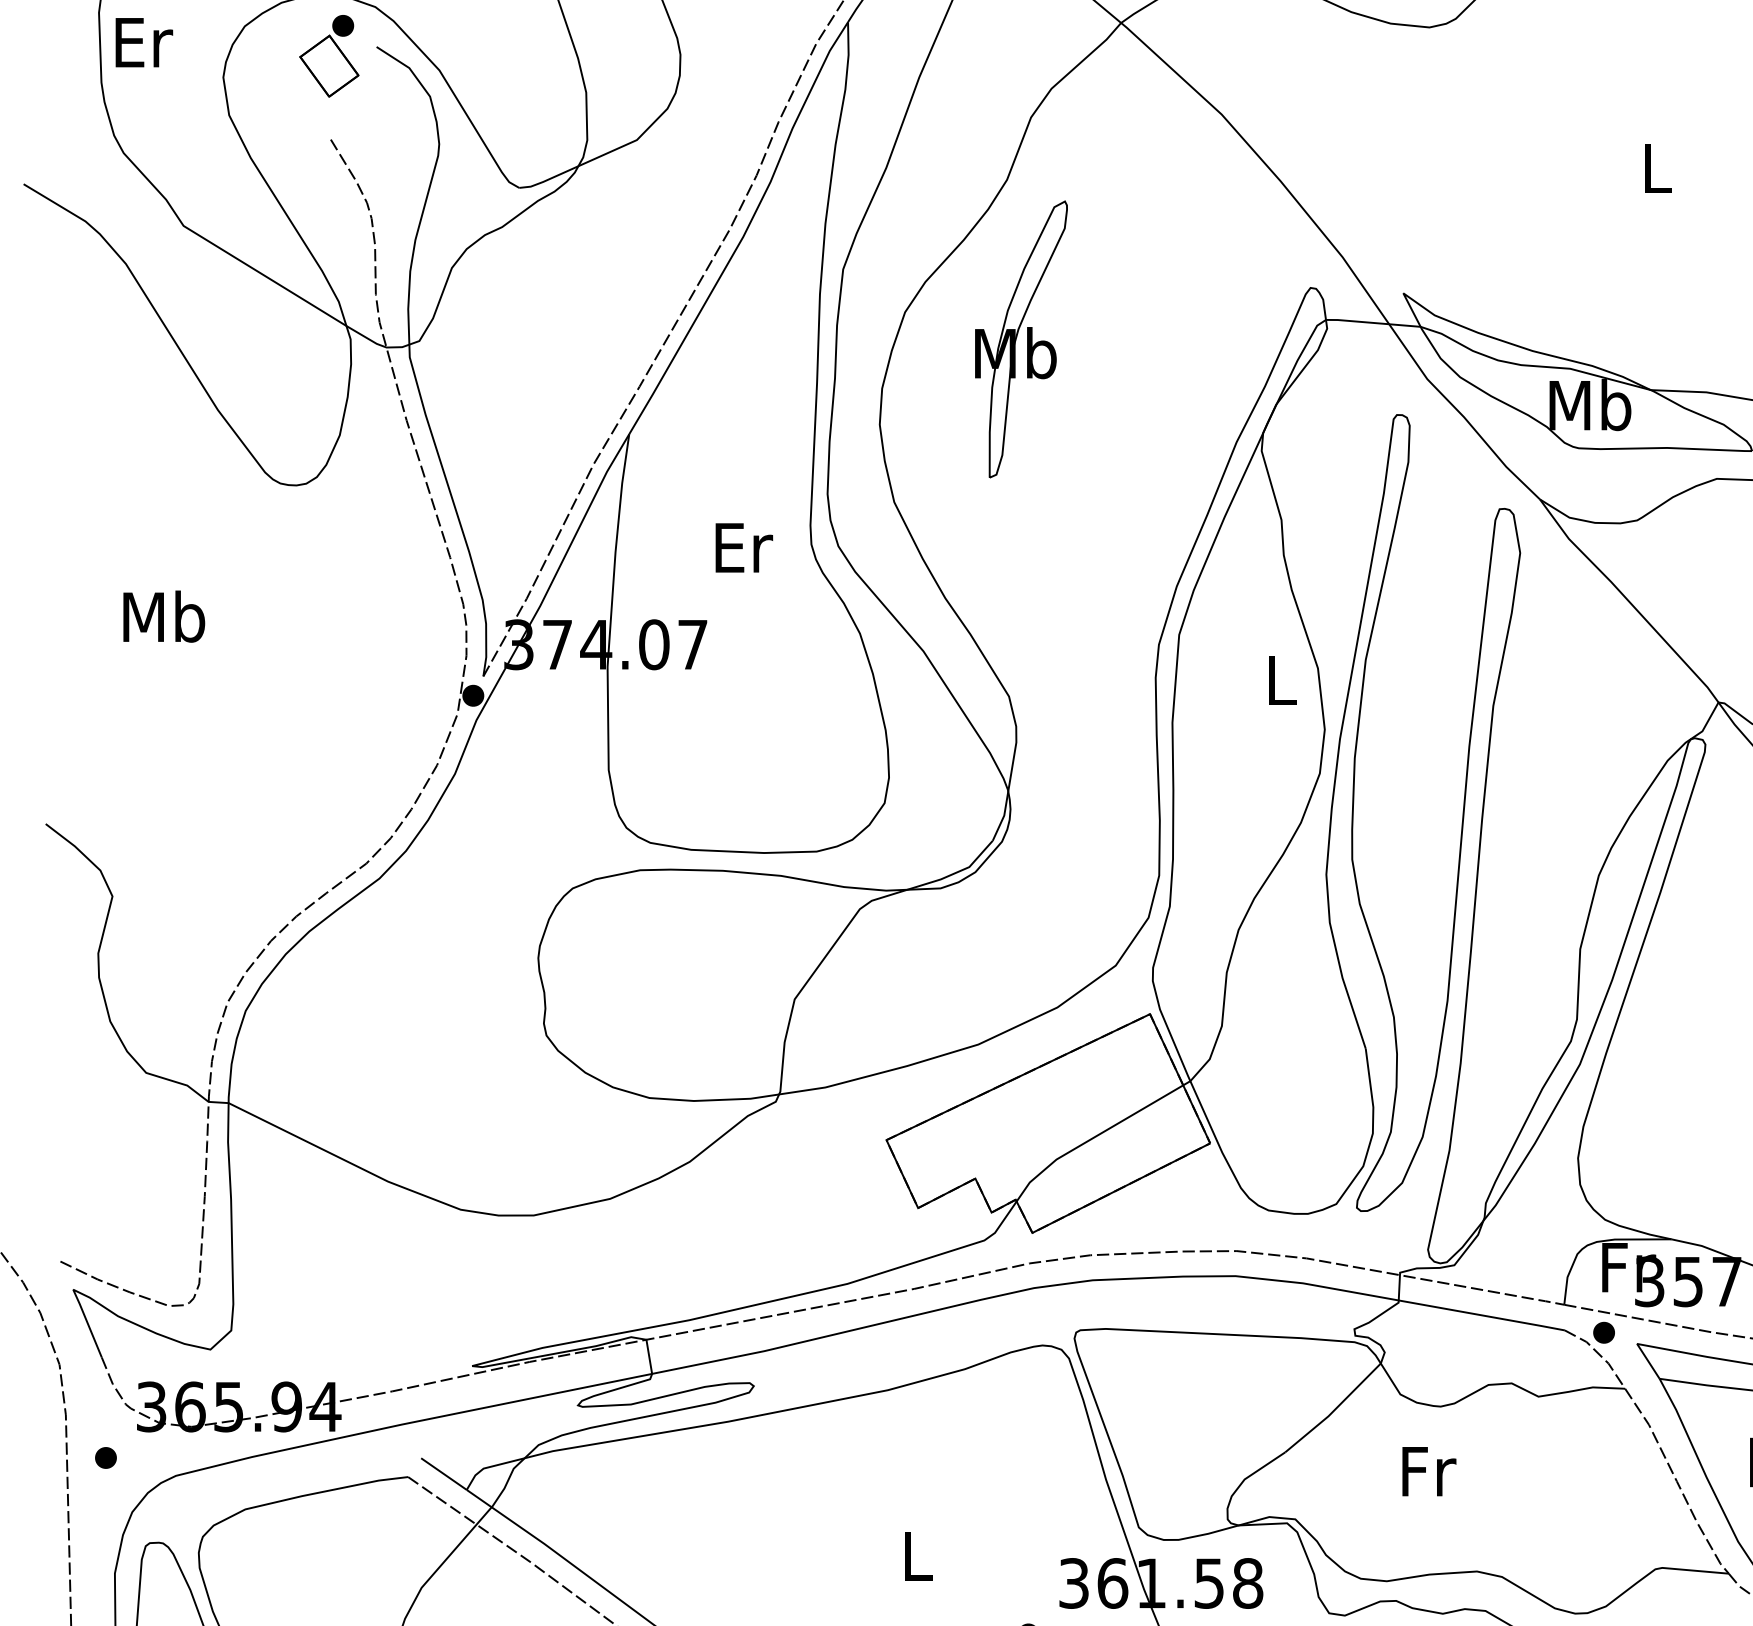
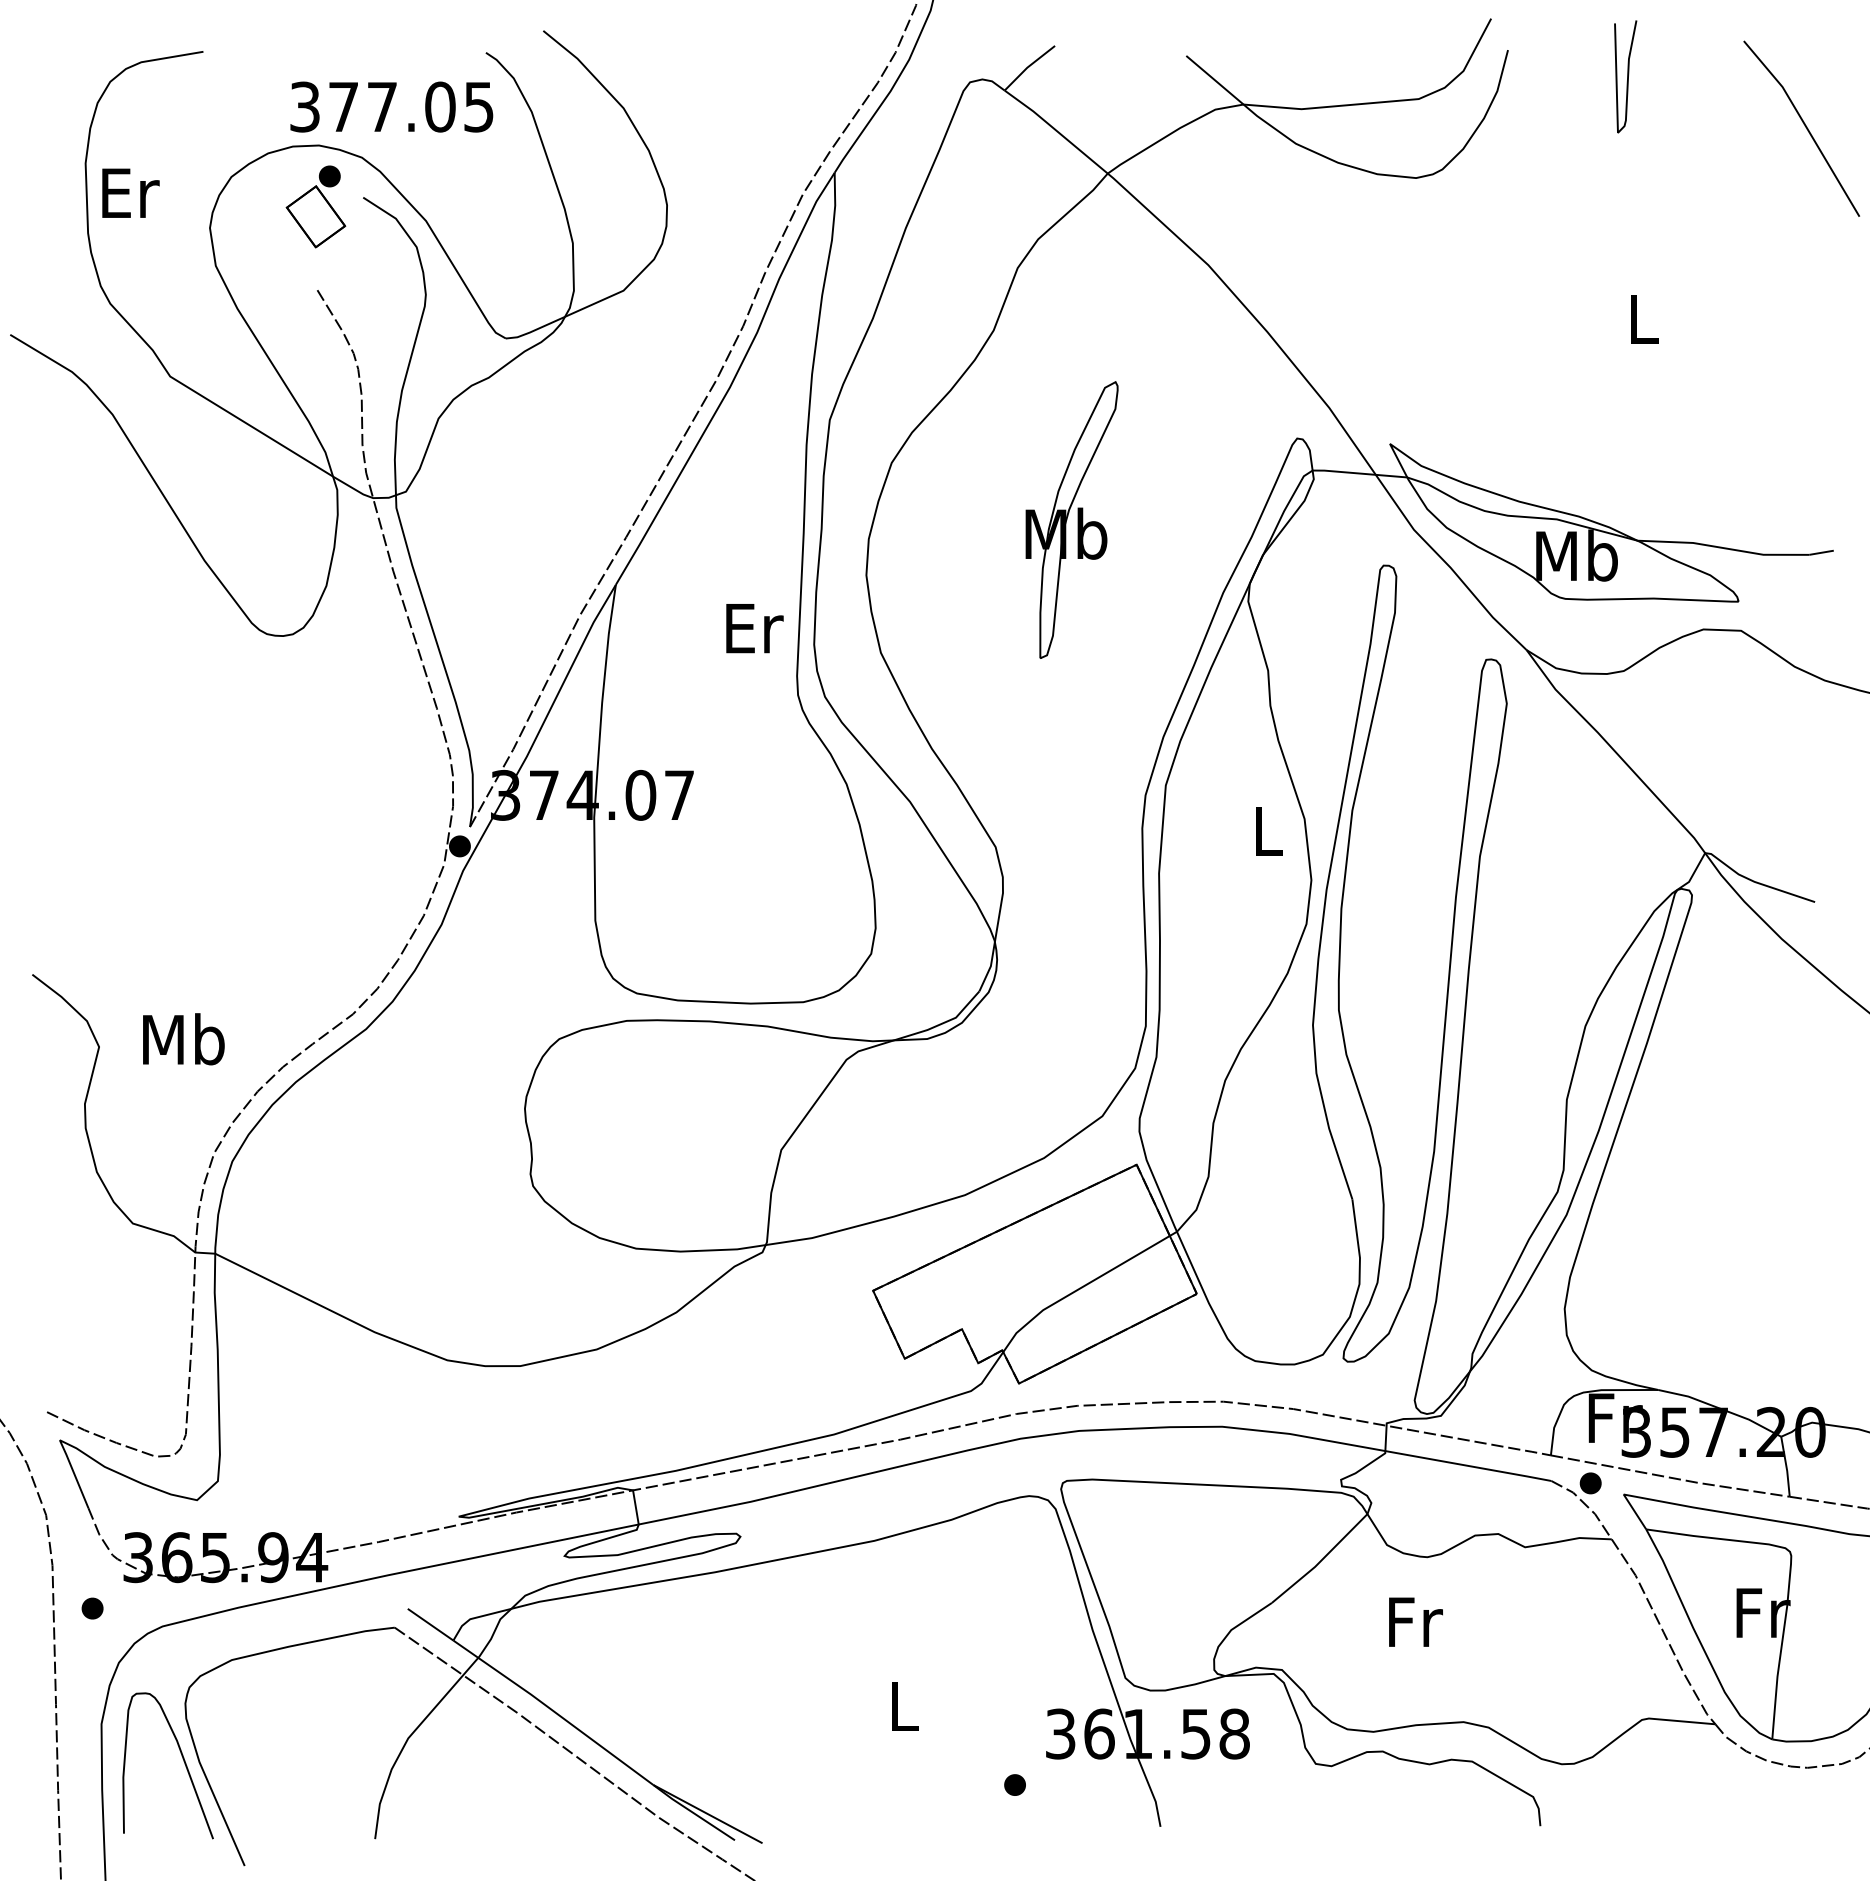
part: (1020, 338) -> (1071, 519), moved
text: (743, 547) -> (754, 628), moved
text: (163, 616) -> (183, 1039), moved

